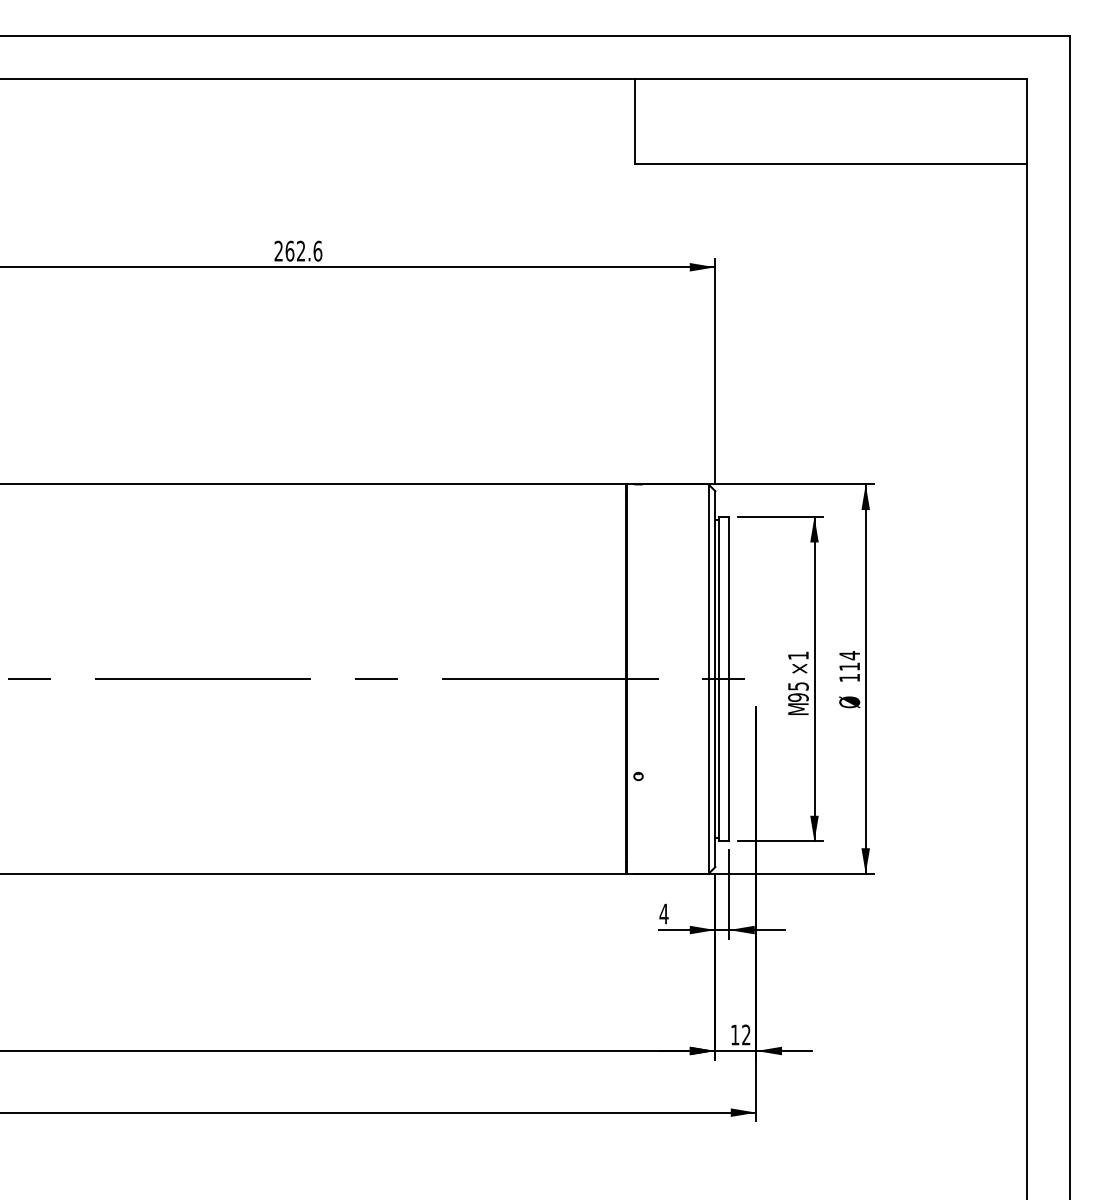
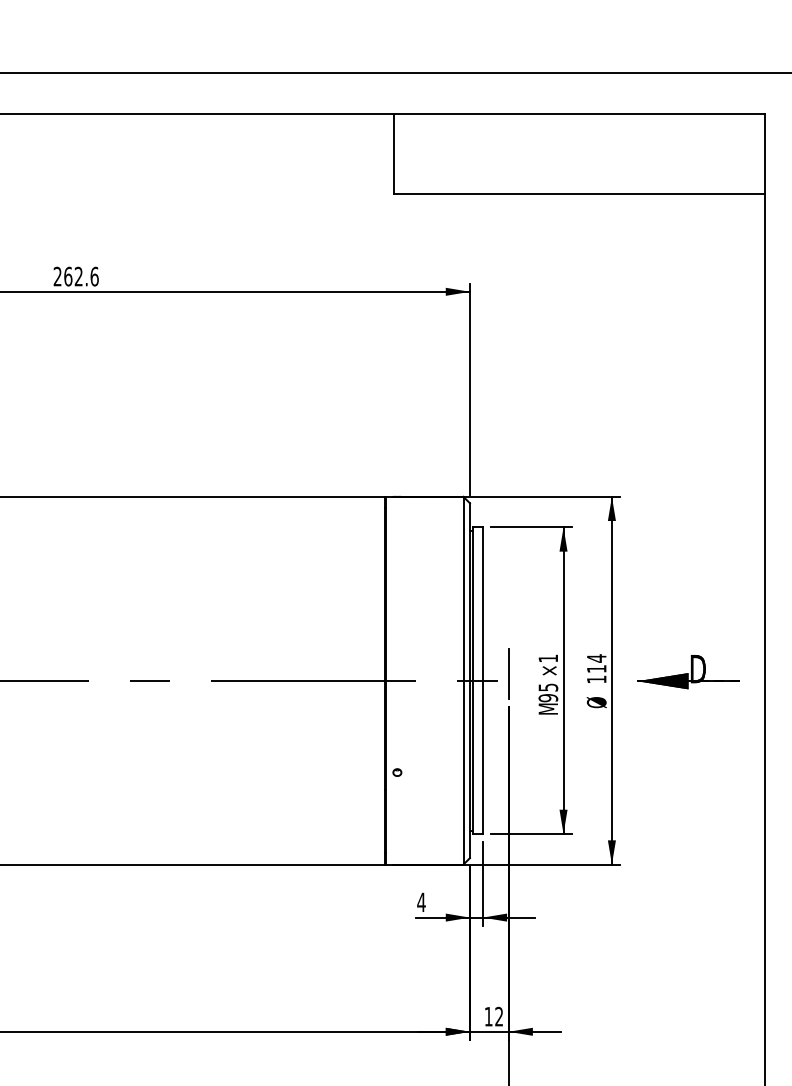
part: (946, 669) -> (688, 671), added
line: (756, 671) -> (508, 673), added

